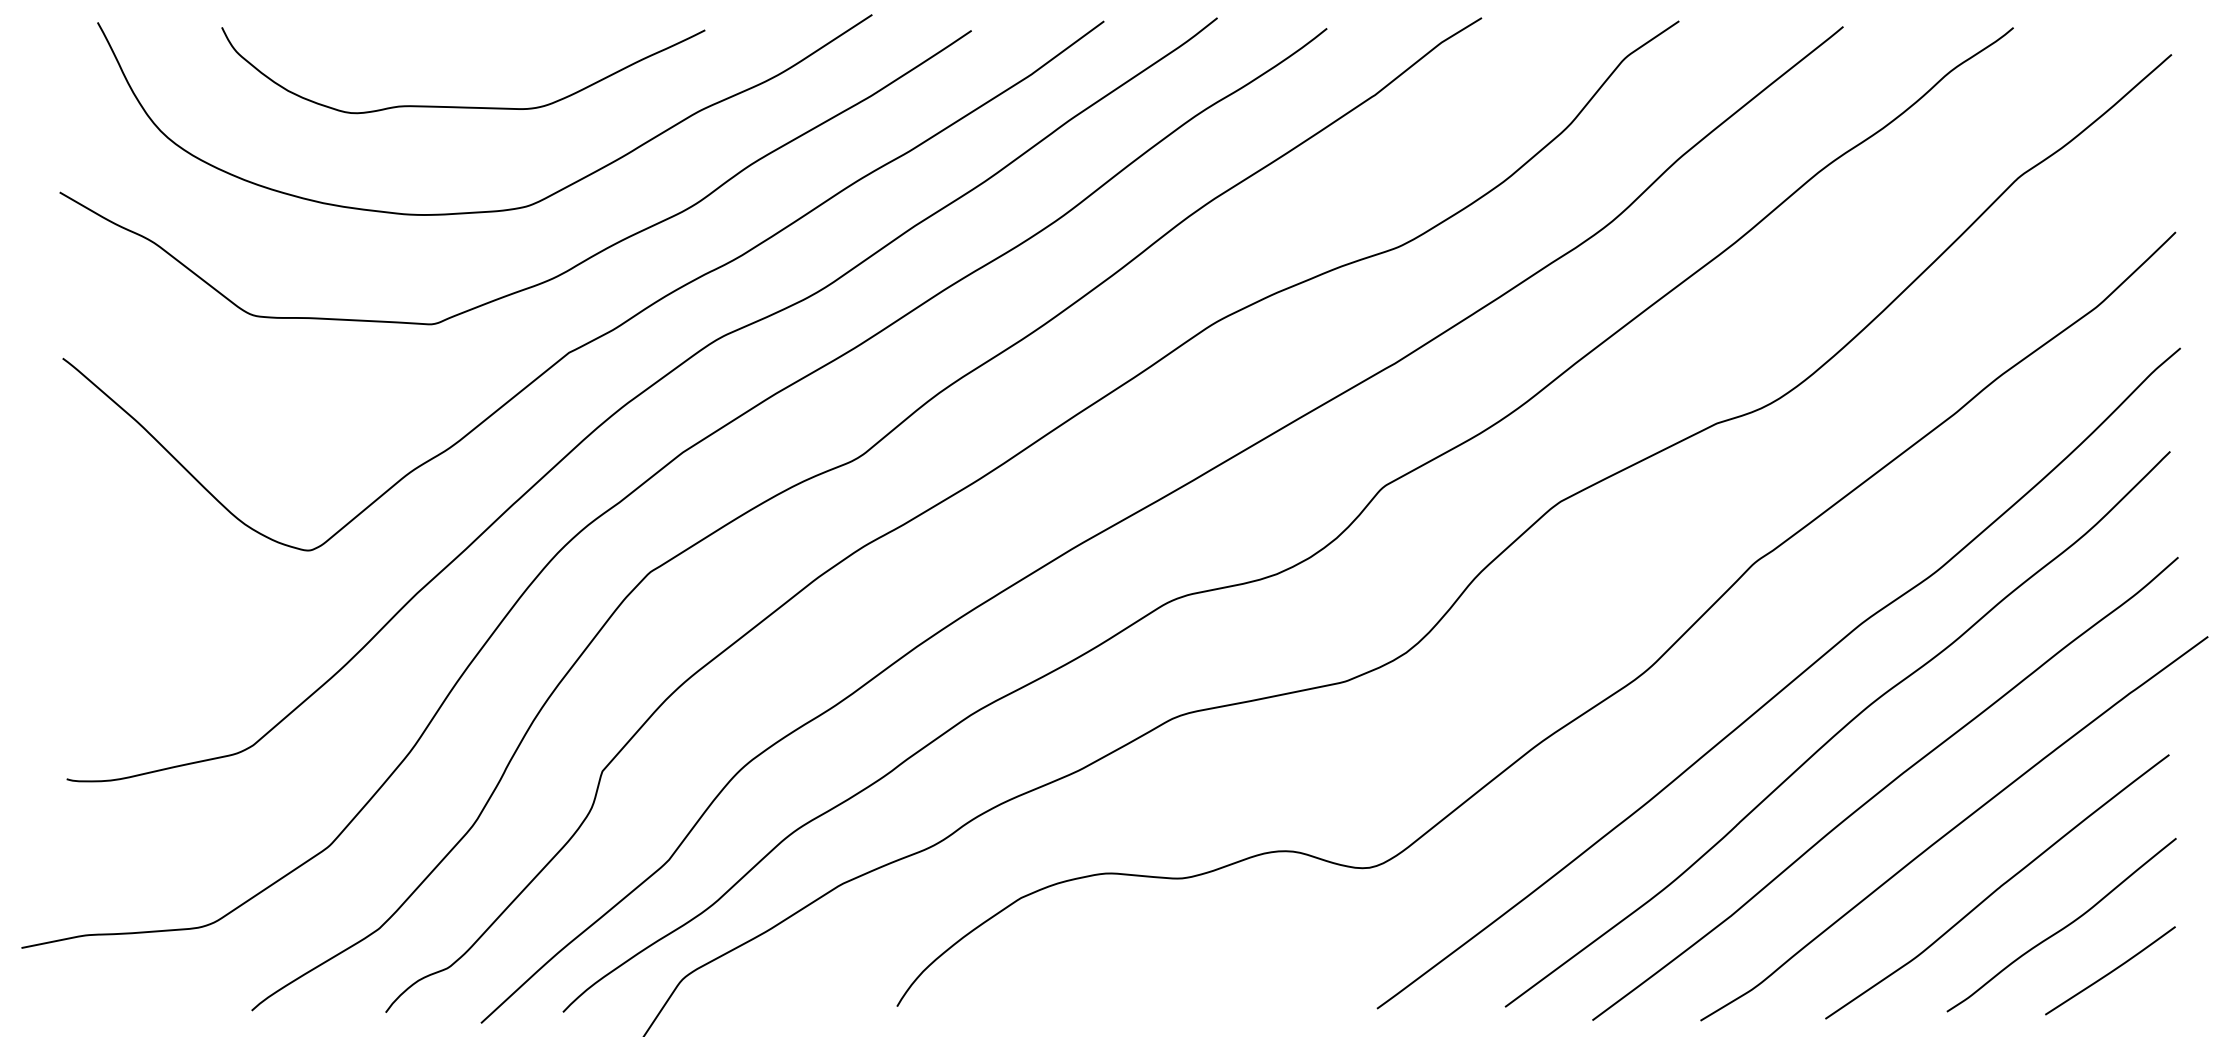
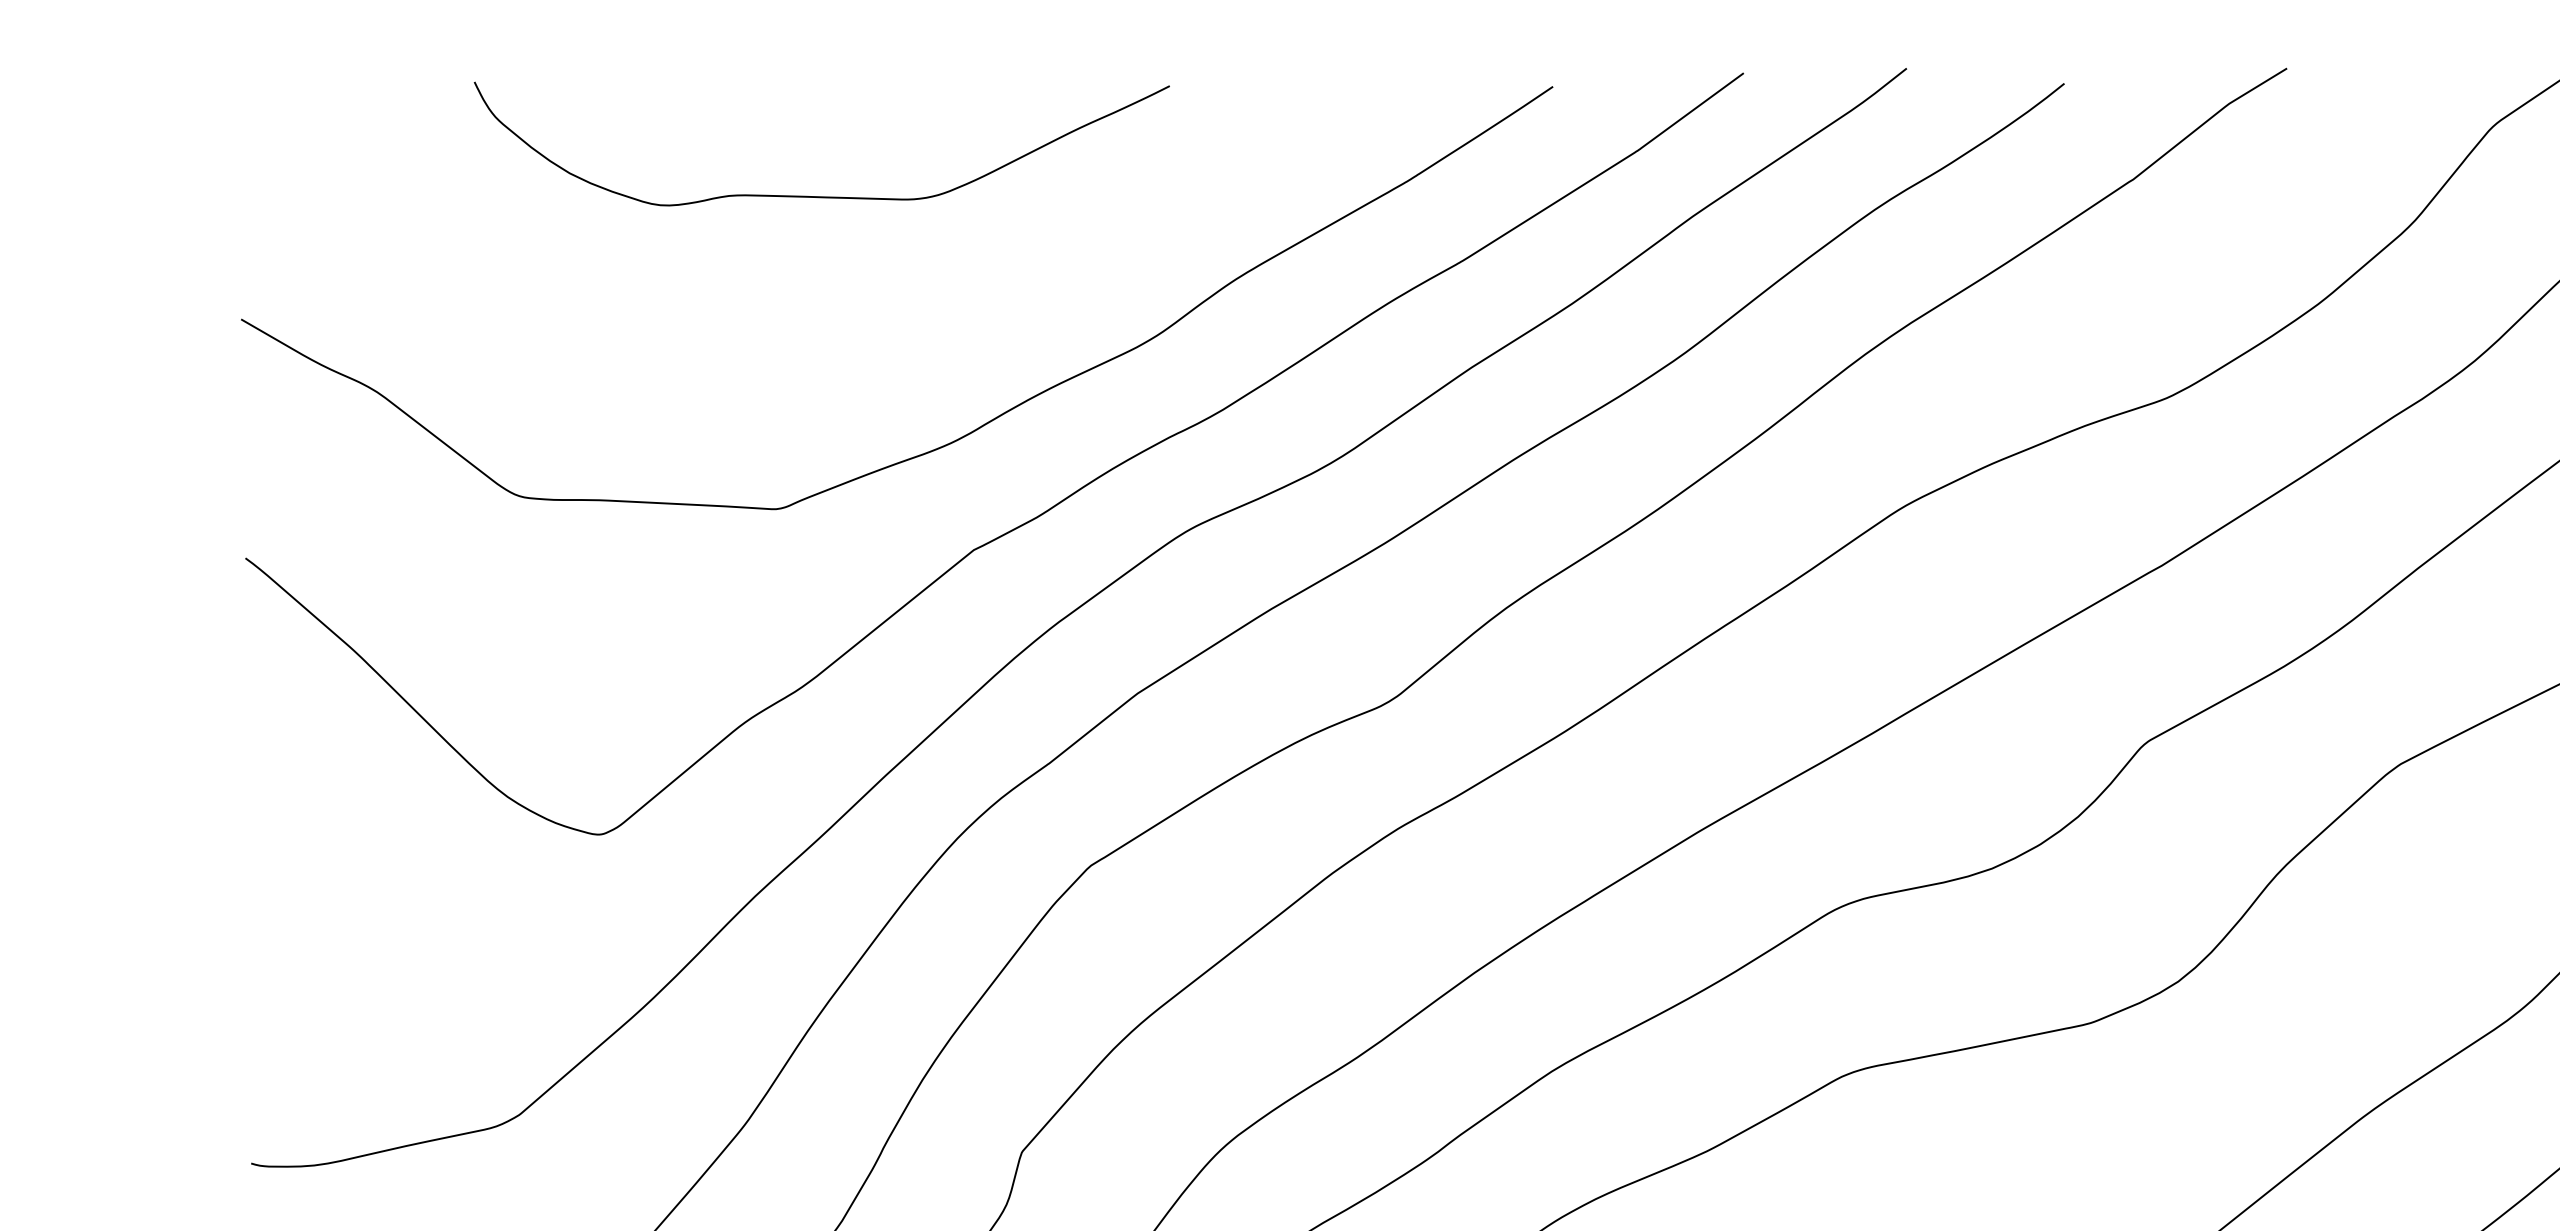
curve: (488, 210) -> (857, 345), removed

